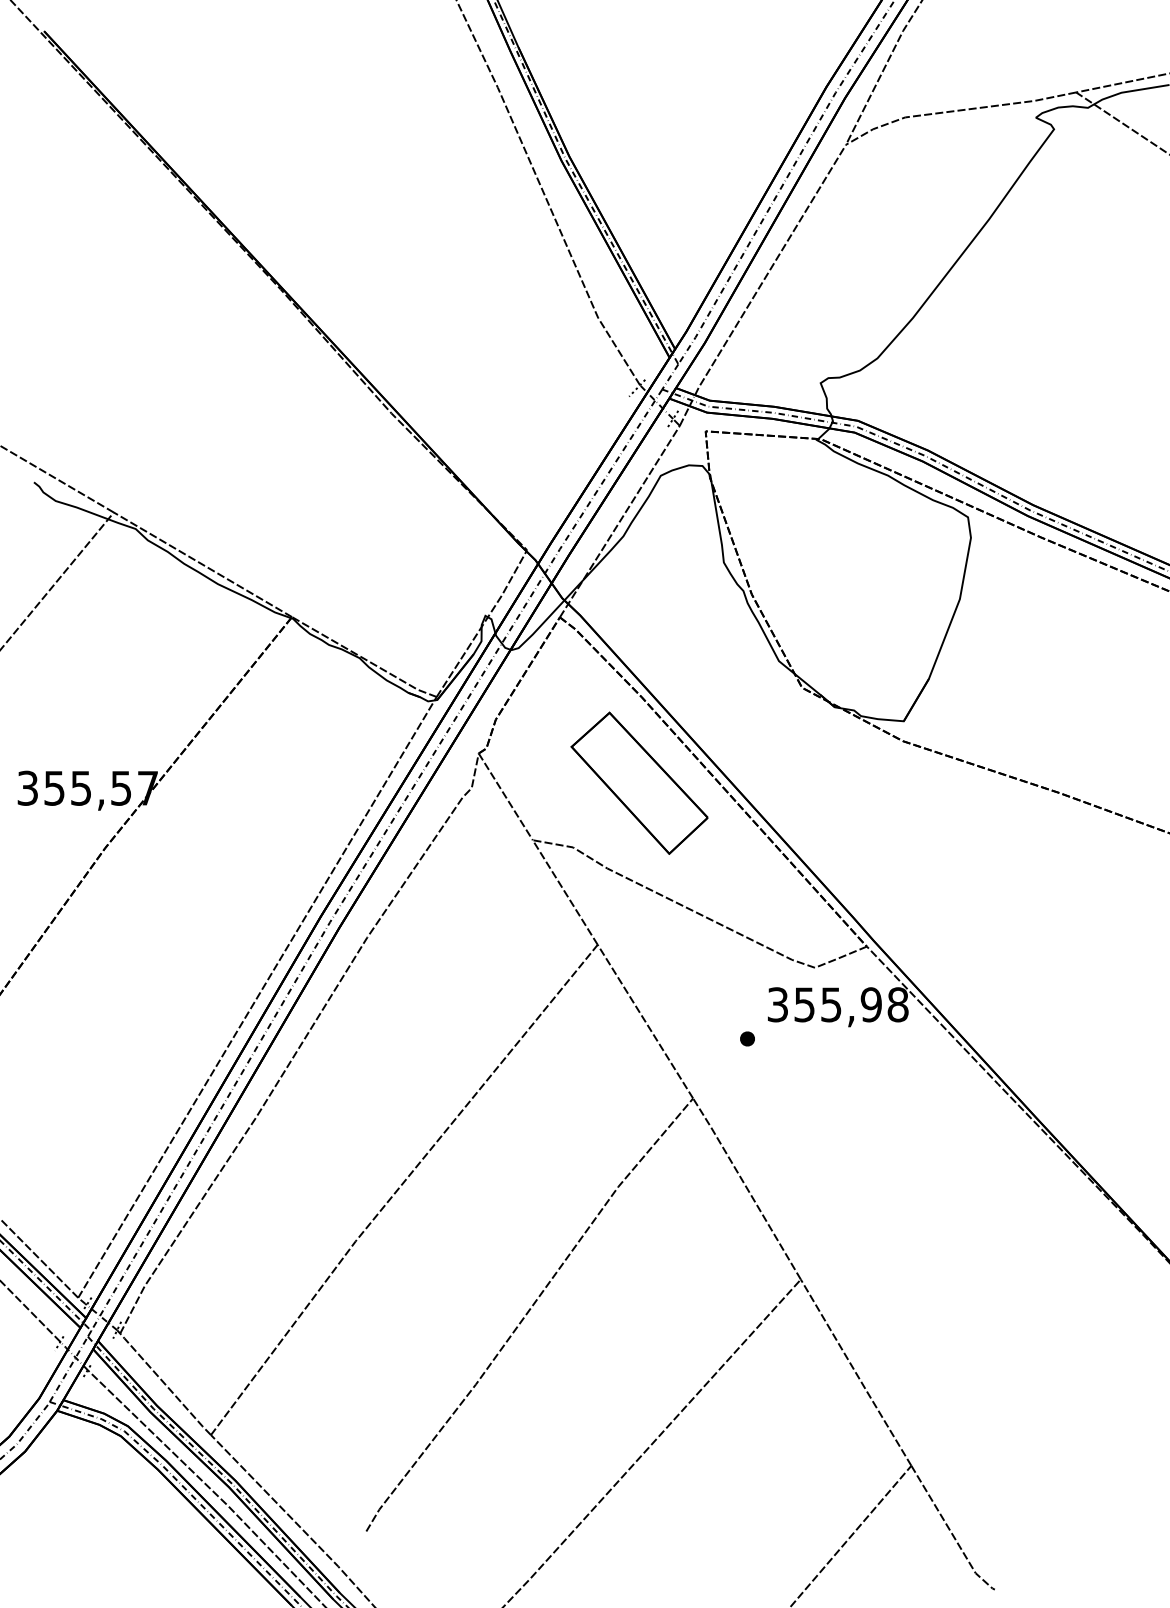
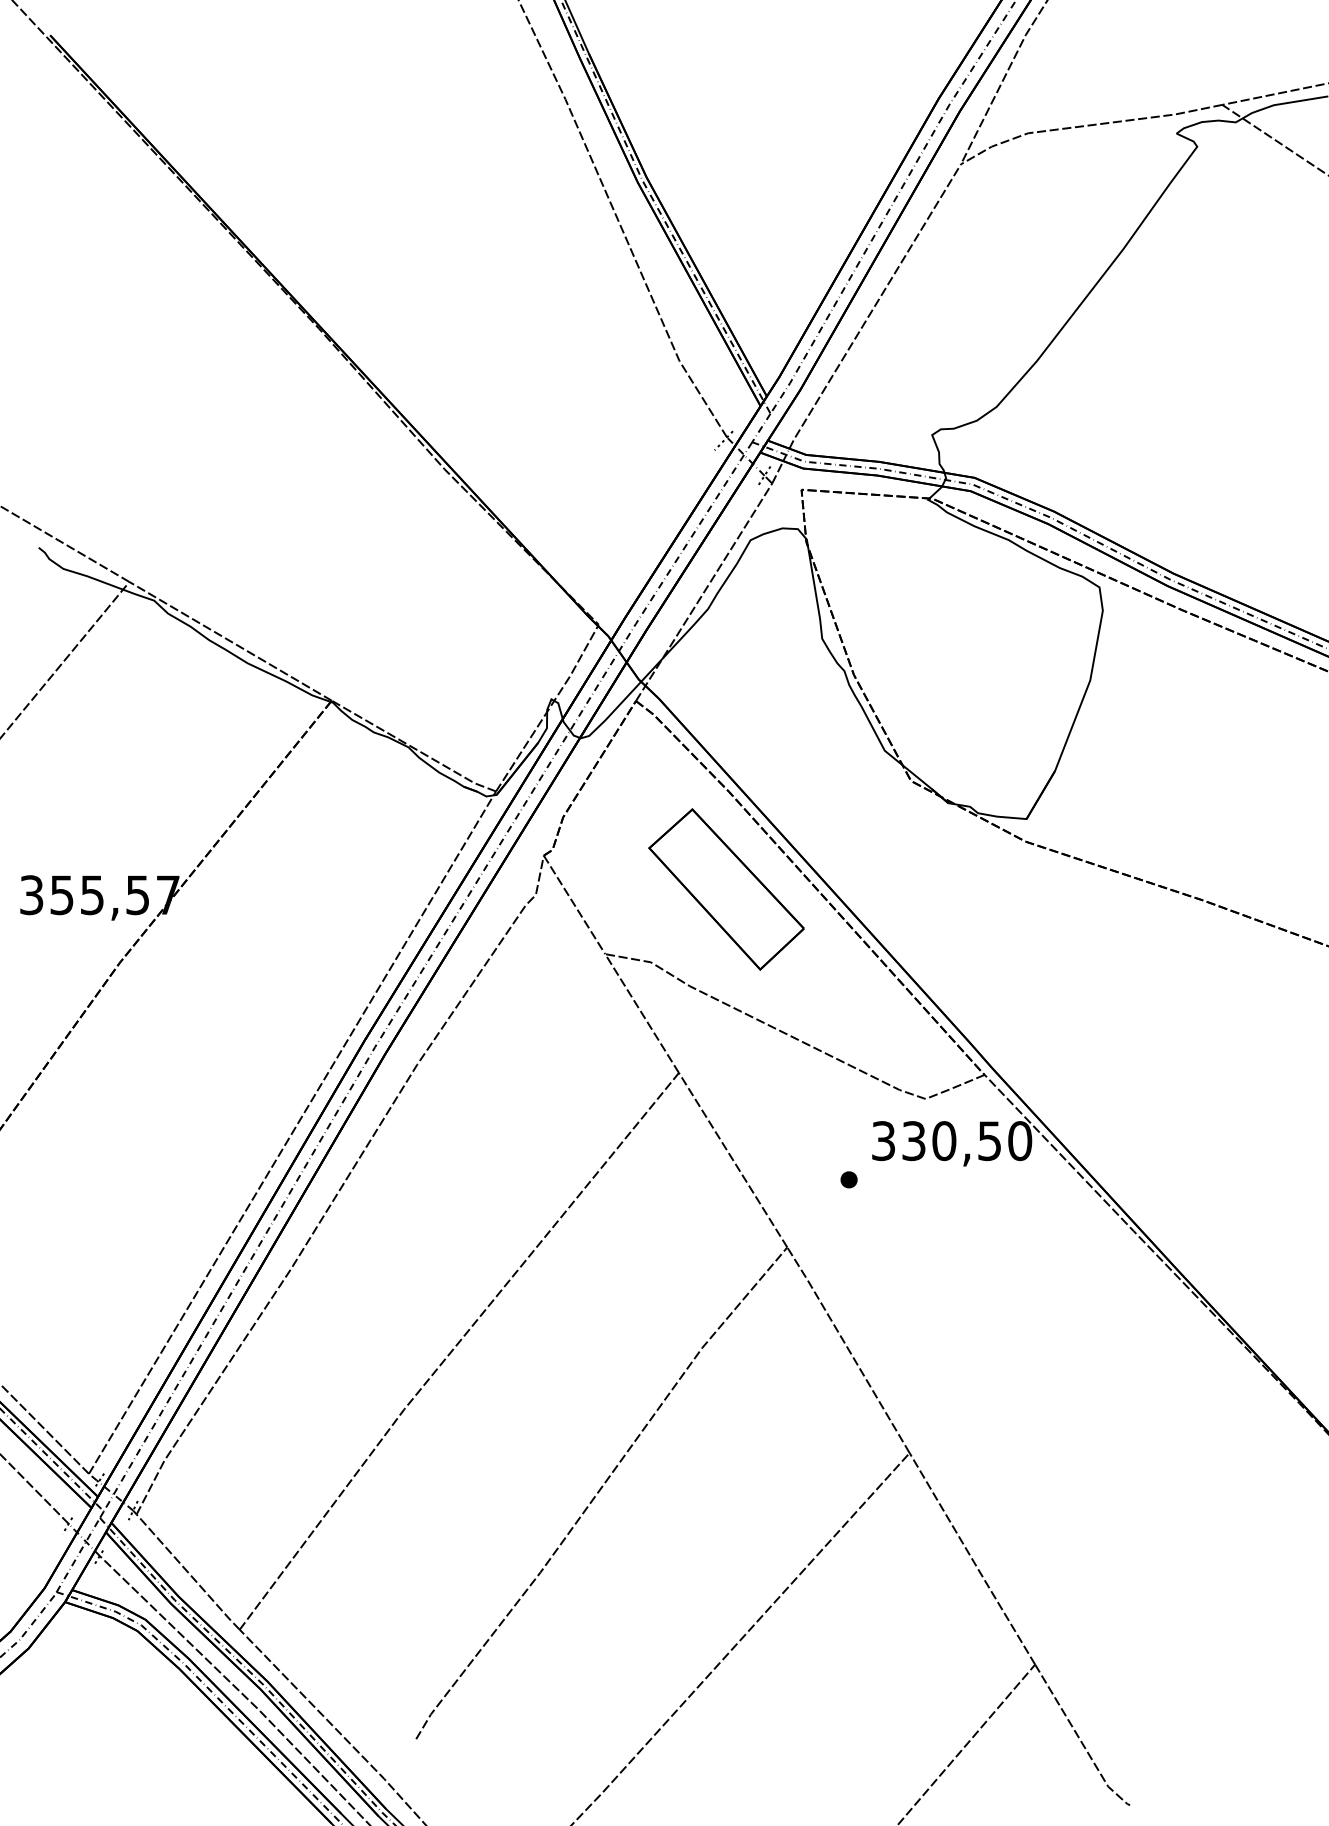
text: (851, 1004) -> (967, 1140), 355,98 -> 330,50

